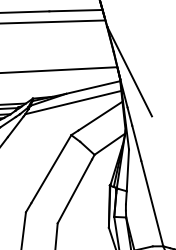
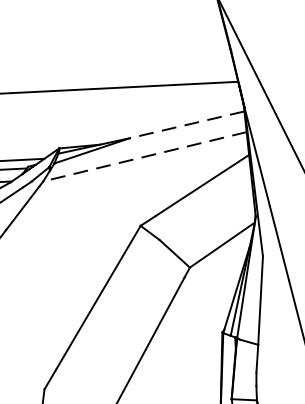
line: (93, 87) -> (187, 124), solid -> dashed
line: (72, 102) -> (143, 156), solid -> dashed

